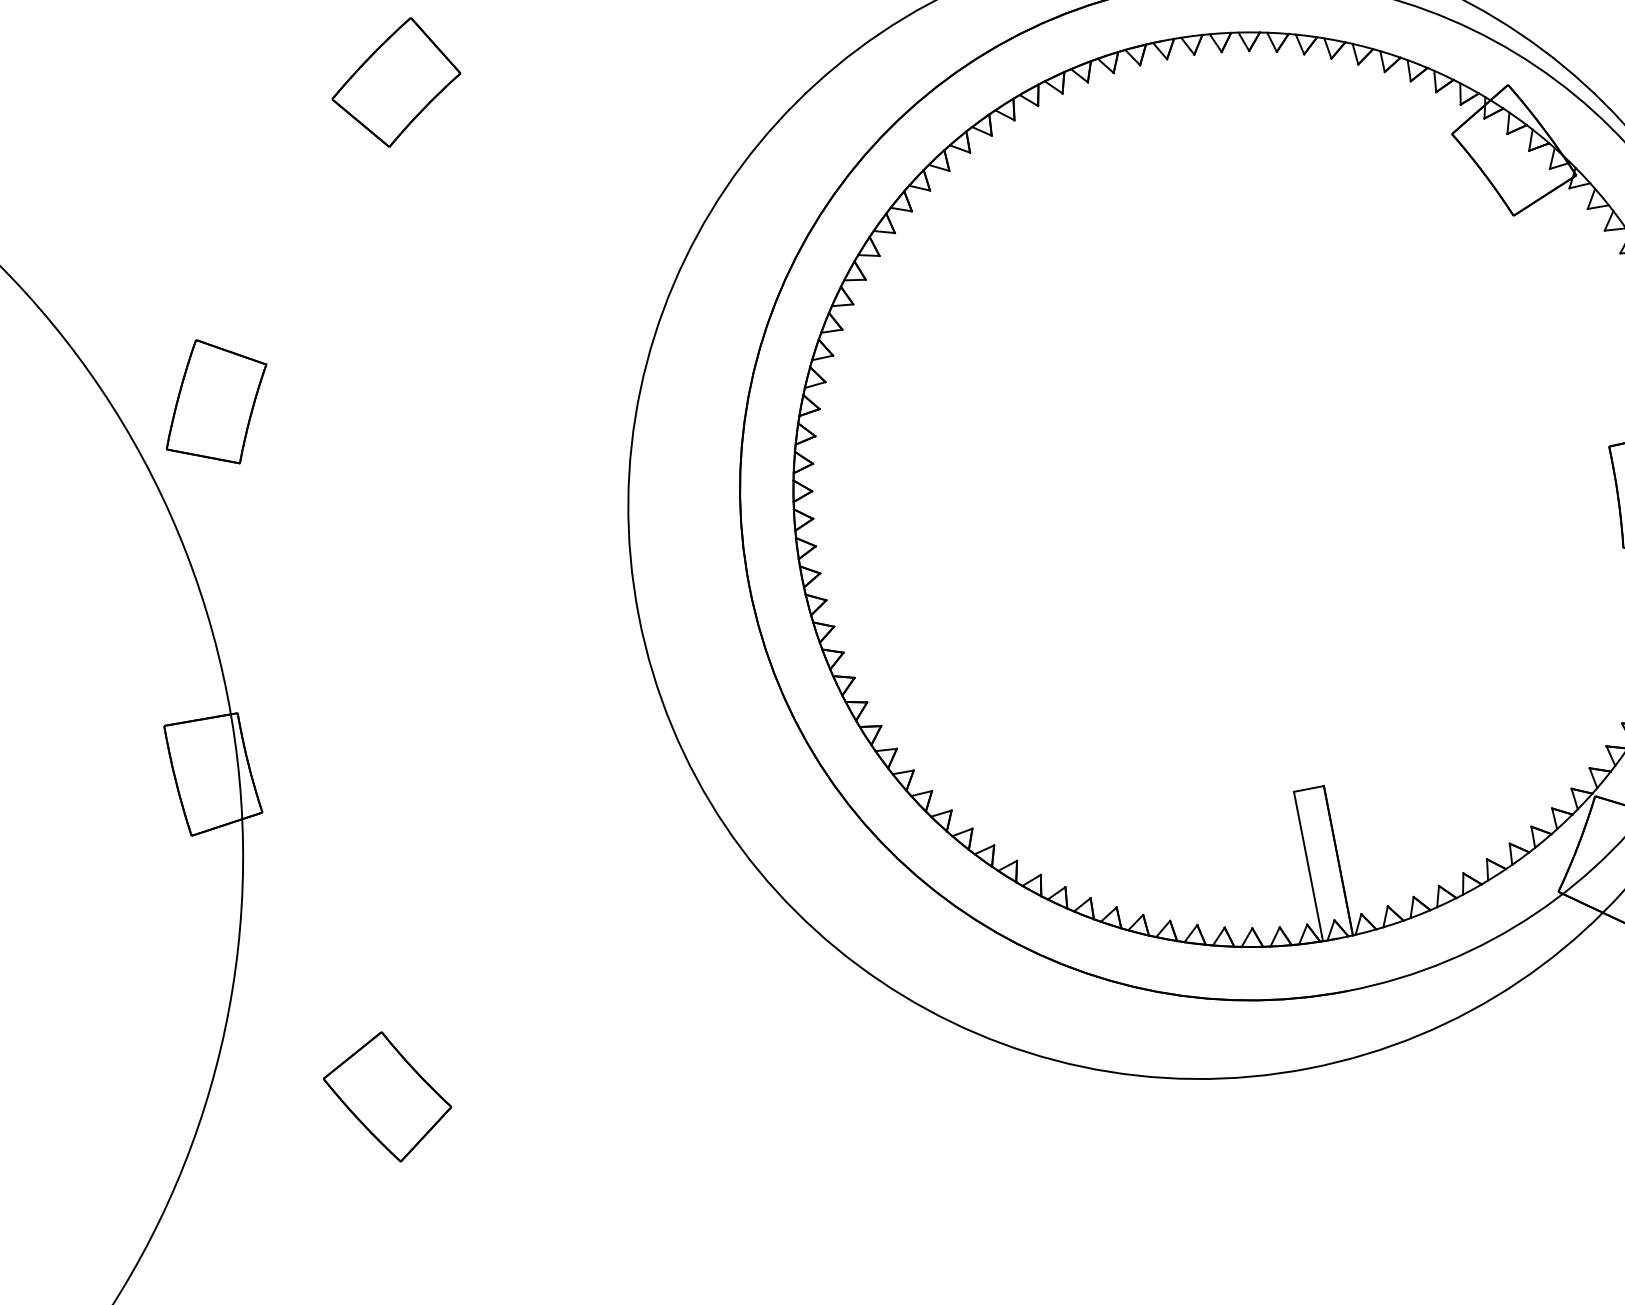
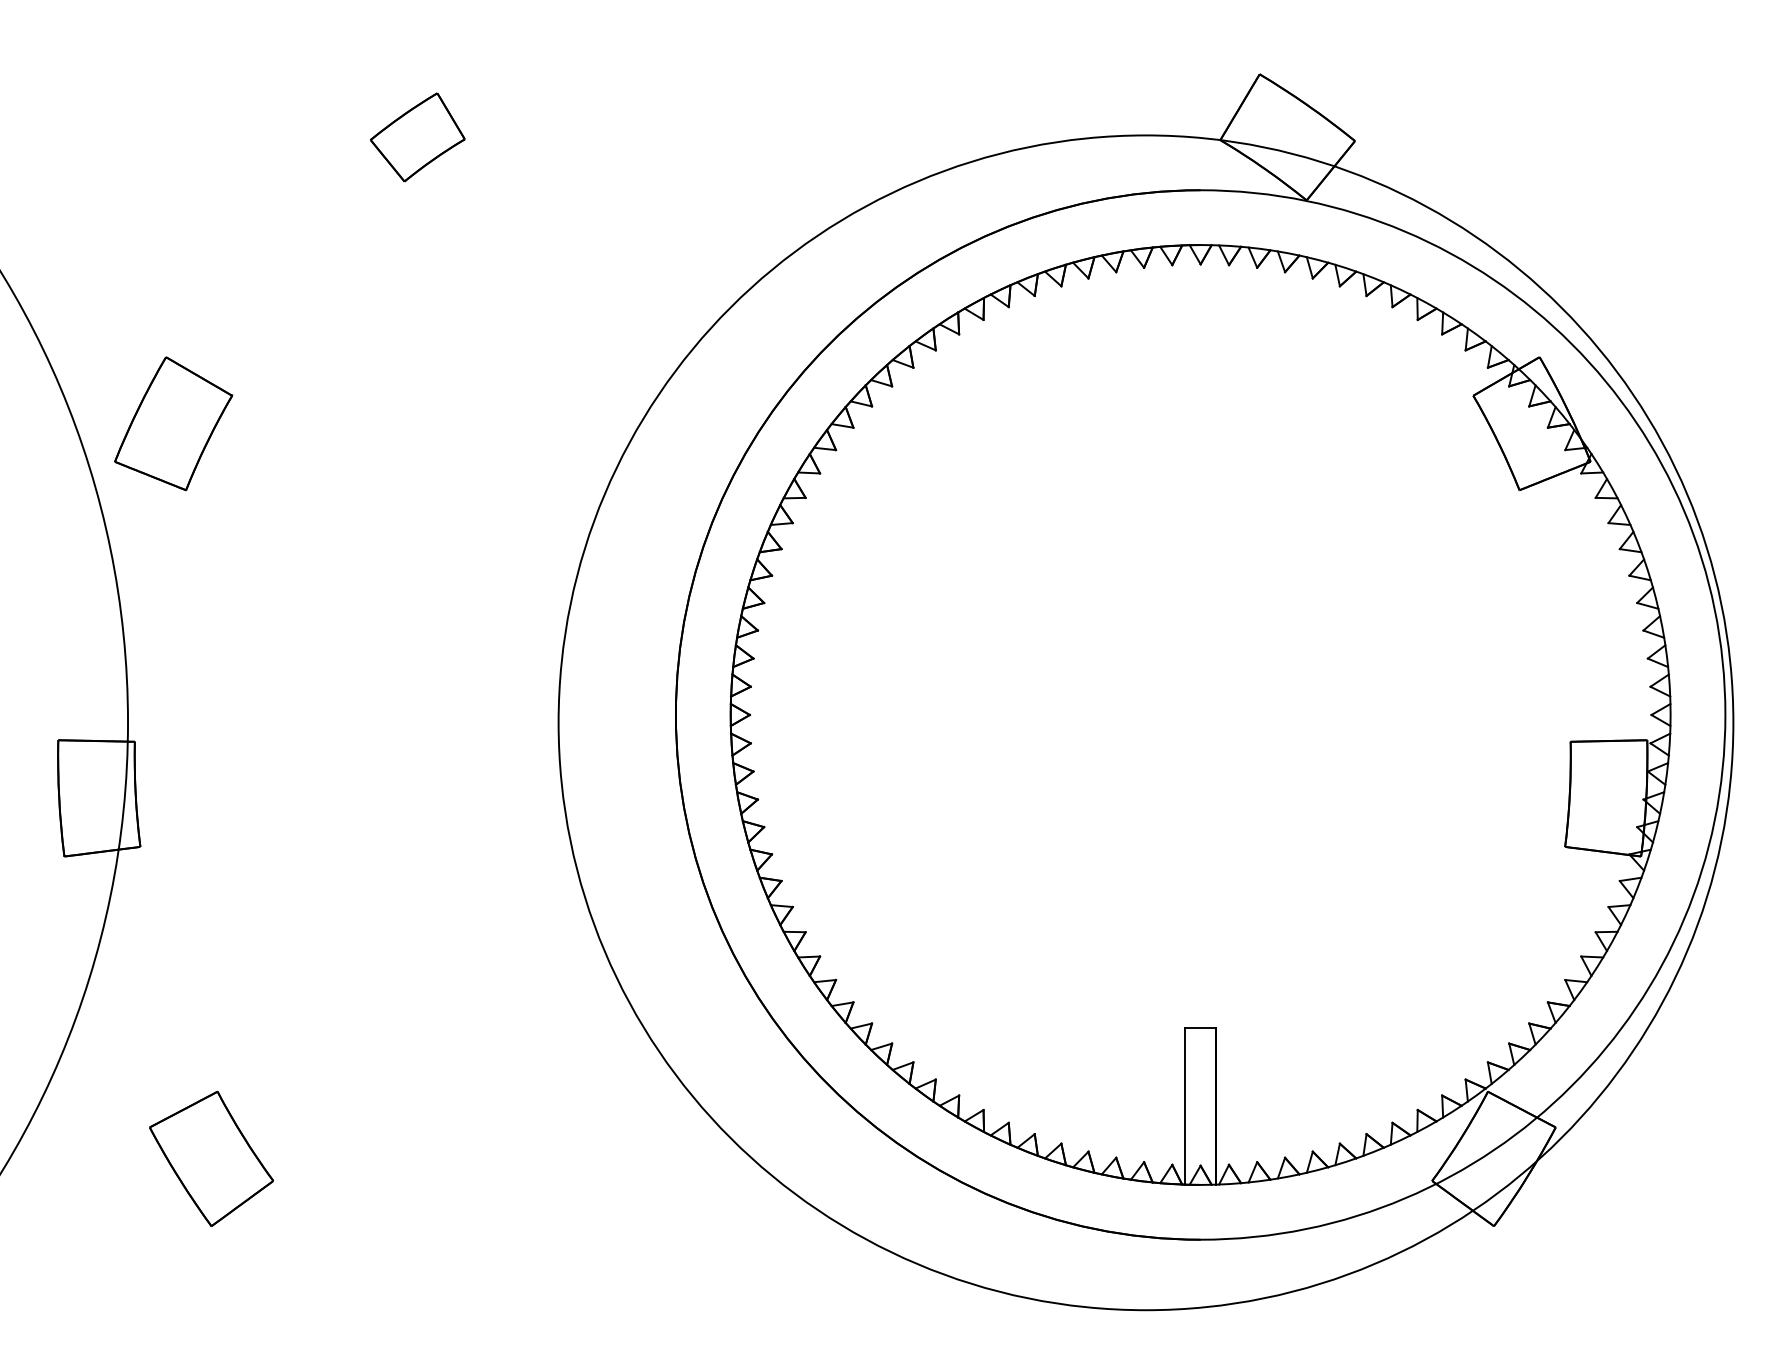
part: (395, 83) -> (417, 137), size x0.7

